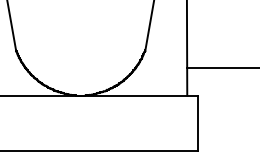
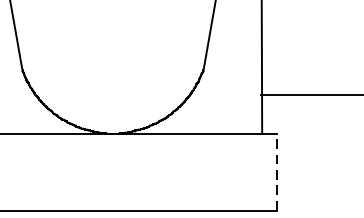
line: (197, 123) -> (276, 172), solid -> dashed

